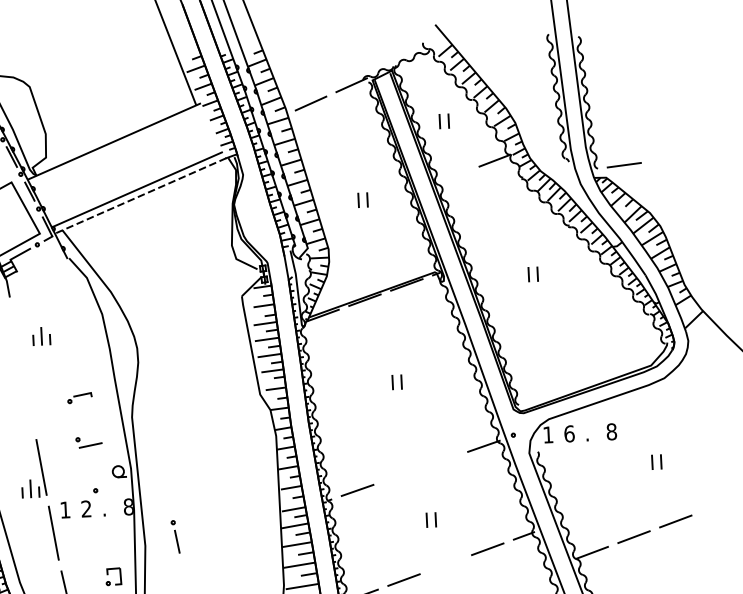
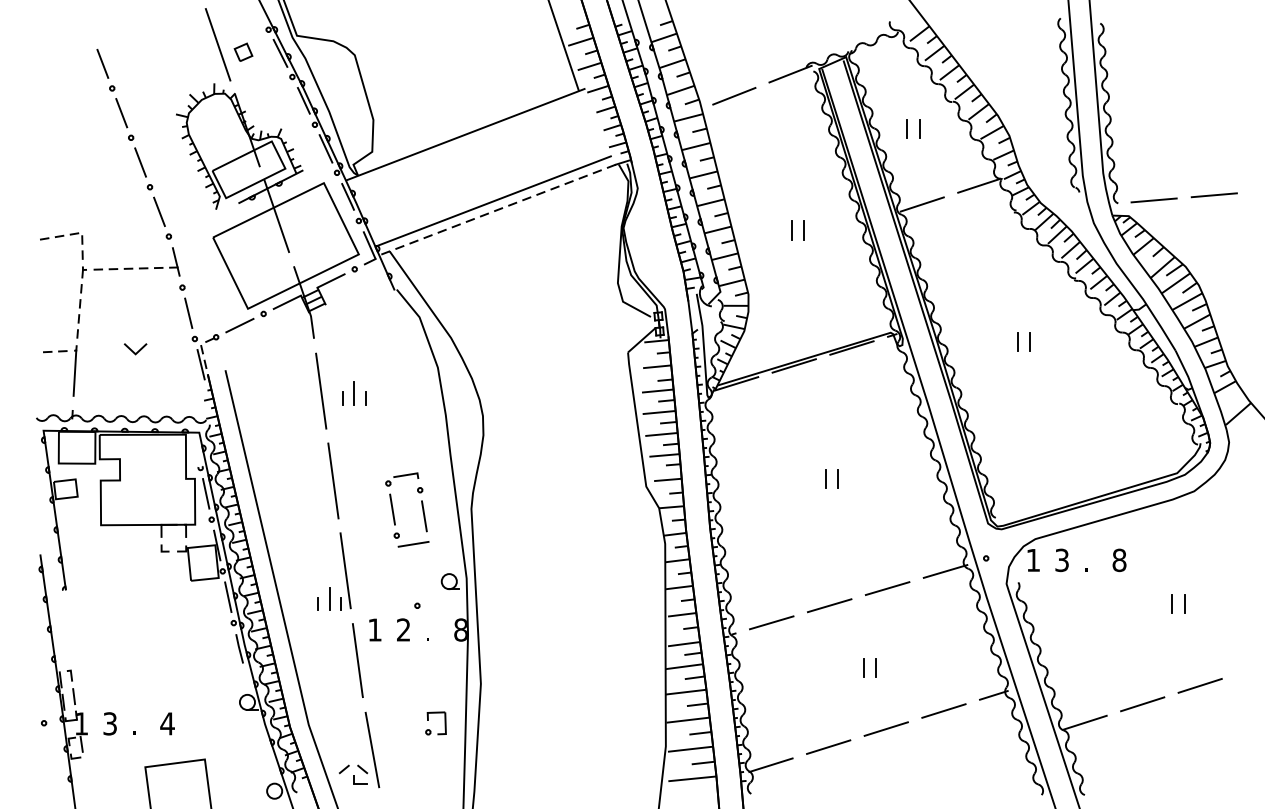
line: (667, 159) -> (1213, 195), added
line: (452, 176) -> (921, 204), added
line: (17, 335) -> (321, 390), added
line: (29, 401) -> (333, 480), added
line: (73, 420) -> (392, 509), added
text: (569, 434) -> (1062, 560), 6 -> 3
line: (441, 460) -> (887, 588), added
line: (399, 475) -> (829, 605), added
part: (175, 536) -> (422, 509), moved
line: (445, 564) -> (885, 728), added

